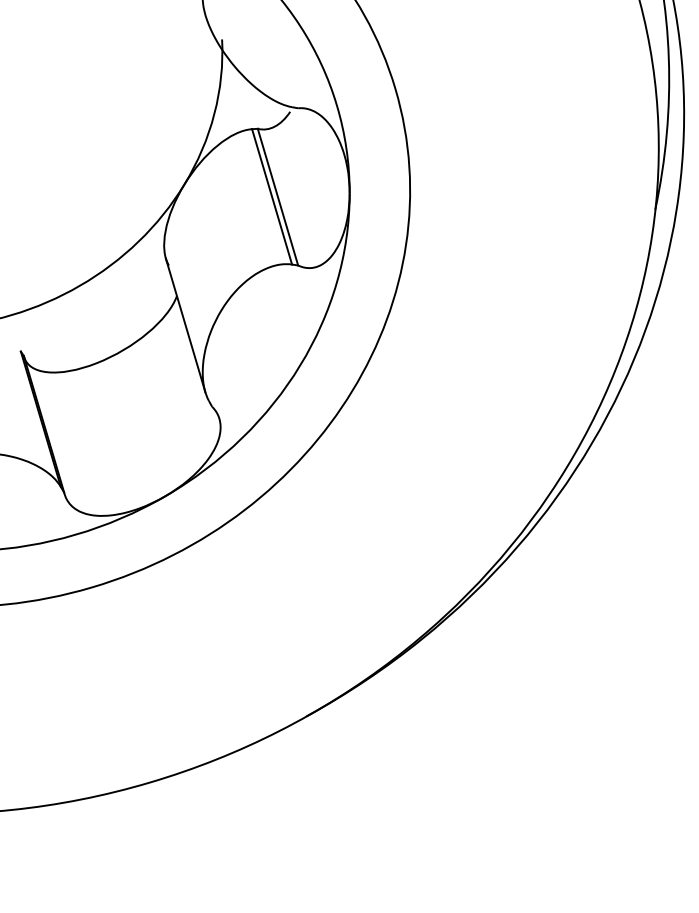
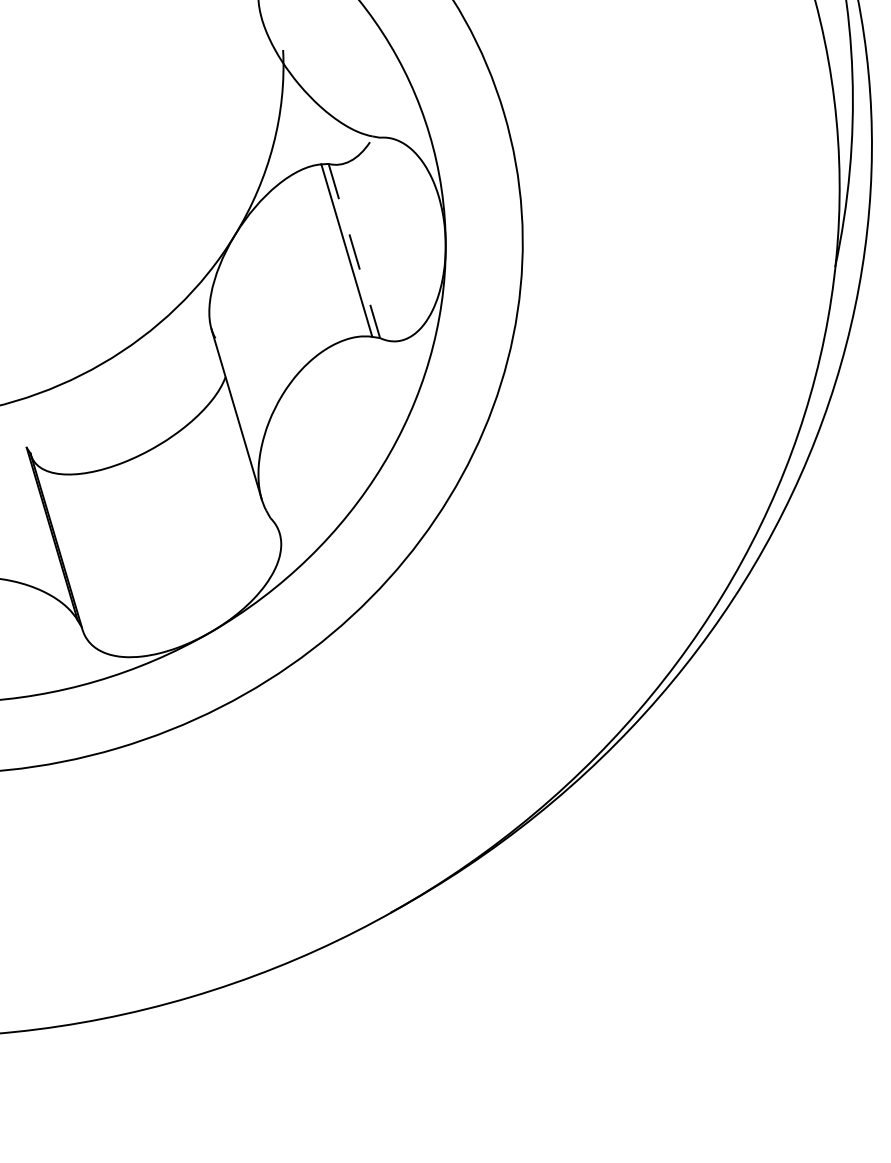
line: (278, 197) -> (354, 251), solid -> dashed

